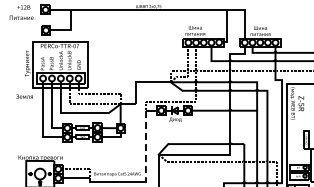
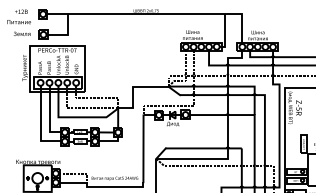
text: (23, 96) -> (21, 33), moved
line: (145, 145) -> (143, 149), dashed -> solid

